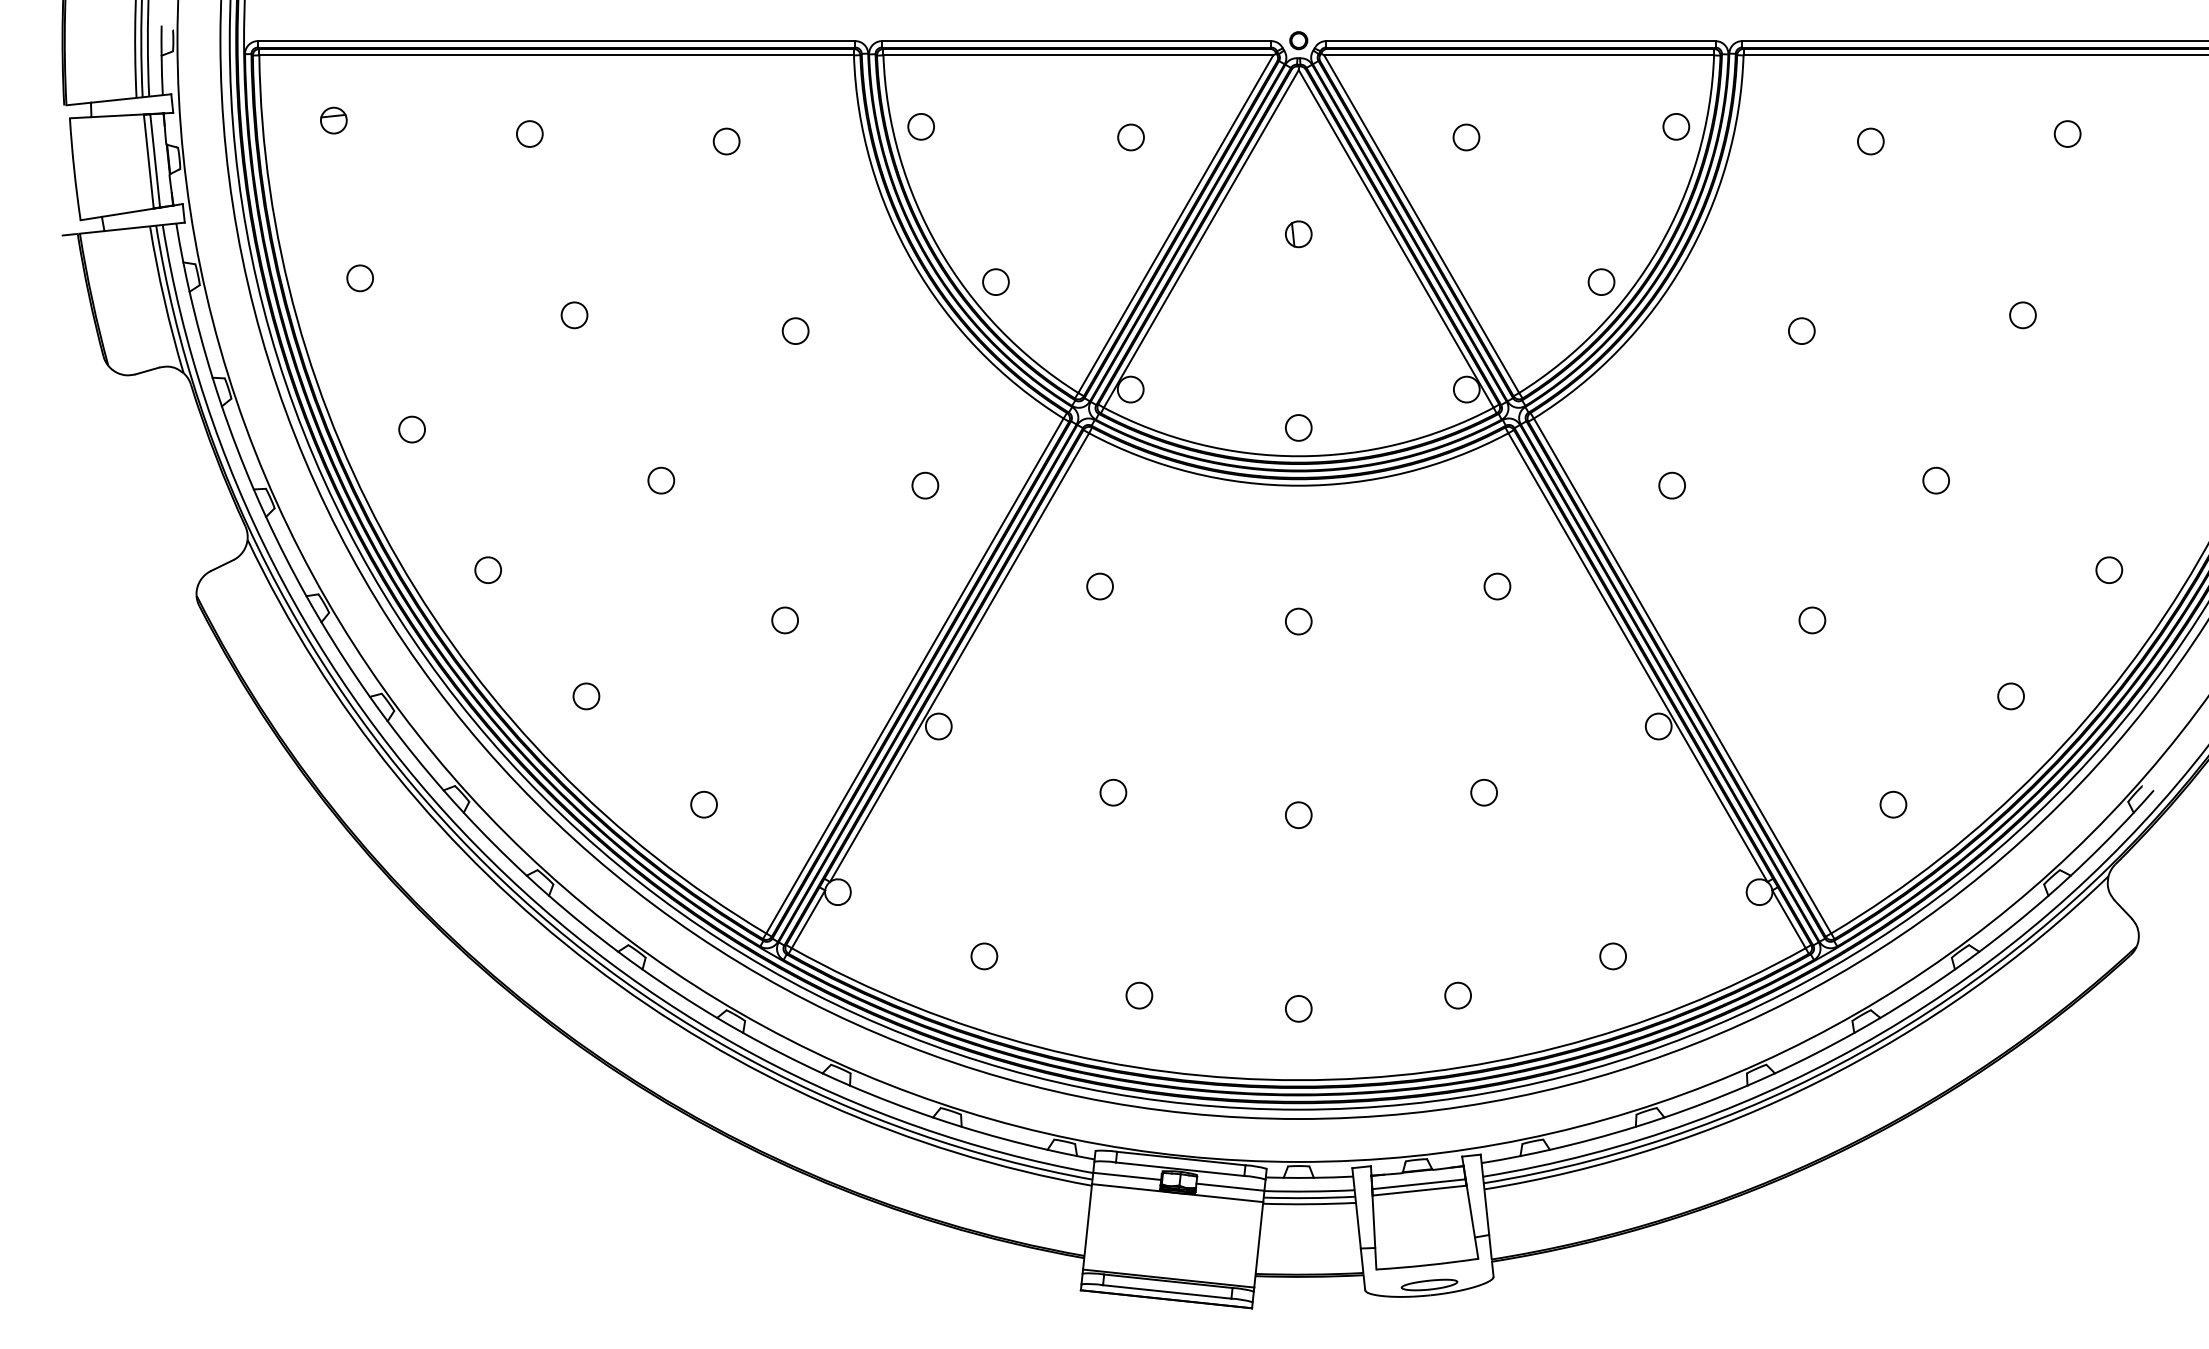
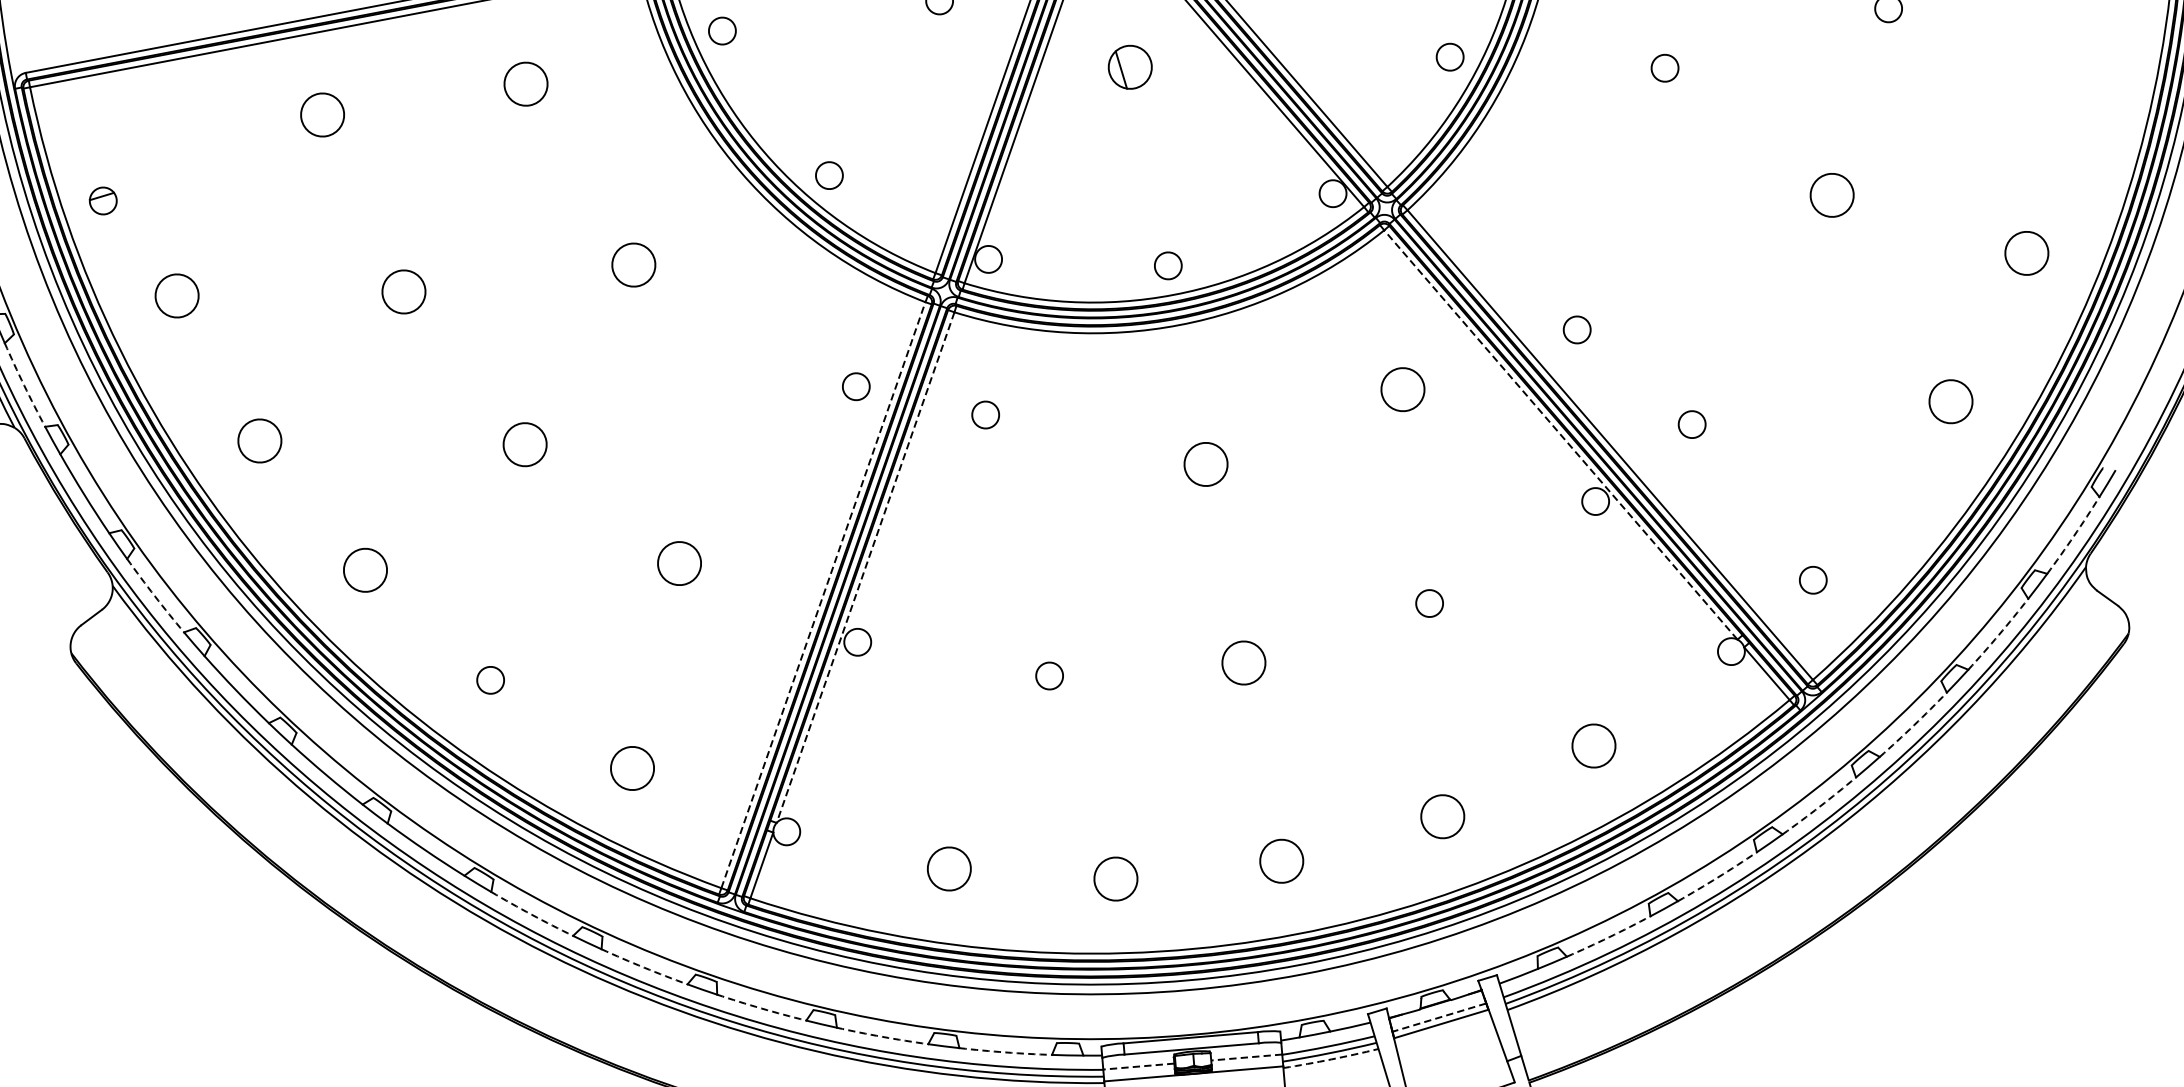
part: (333, 120) -> (102, 200), moved
circle: (529, 133) -> (322, 114), size x1.6
circle: (726, 141) -> (525, 84), size x1.6
part: (1298, 234) -> (1130, 67), size x1.6
circle: (359, 278) -> (176, 296), size x1.6
circle: (574, 315) -> (403, 292), size x1.6
circle: (795, 330) -> (633, 264), size x1.6
arc: (200, 335) -> (24, 385), solid -> dashed
circle: (411, 429) -> (259, 440), size x1.6
circle: (661, 480) -> (525, 444), size x1.6
circle: (1935, 480) -> (1831, 195), size x1.6
circle: (925, 485) -> (856, 386), moved
circle: (1671, 485) -> (1576, 329), moved
arc: (285, 556) -> (154, 595), solid -> dashed
circle: (487, 569) -> (364, 569), size x1.6
circle: (2109, 569) -> (2027, 252), size x1.6
circle: (1099, 586) -> (985, 415), moved
circle: (1497, 586) -> (1403, 389), size x1.6
circle: (784, 620) -> (678, 563), size x1.6
circle: (1812, 620) -> (1692, 424), moved
circle: (1298, 621) -> (1205, 464), size x1.6
line: (1637, 657) -> (1560, 434), solid -> dashed
line: (959, 658) -> (865, 568), solid -> dashed
line: (915, 675) -> (823, 594), solid -> dashed
circle: (2010, 696) -> (1950, 401), size x1.6
circle: (703, 804) -> (631, 768), size x1.6
circle: (1893, 804) -> (1813, 580), moved
circle: (1298, 814) -> (1243, 662), size x1.6
arc: (2102, 844) -> (2073, 535), solid -> dashed
arc: (583, 924) -> (532, 914), solid -> dashed
arc: (2014, 924) -> (1999, 634), solid -> dashed
circle: (984, 956) -> (949, 869), size x1.6
circle: (1612, 956) -> (1593, 746), size x1.6
arc: (679, 994) -> (644, 967), solid -> dashed
arc: (1918, 994) -> (1914, 725), solid -> dashed
circle: (1139, 995) -> (1116, 878), size x1.6
circle: (1457, 995) -> (1442, 816), size x1.6
circle: (1298, 1008) -> (1281, 861), size x1.6
arc: (782, 1053) -> (761, 1008), solid -> dashed
arc: (1815, 1053) -> (1820, 806), solid -> dashed
arc: (891, 1102) -> (882, 1036), solid -> dashed
arc: (1706, 1102) -> (1718, 877), solid -> dashed
arc: (1004, 1139) -> (1005, 1052), solid -> dashed
arc: (1593, 1139) -> (1609, 937), solid -> dashed
line: (1126, 1176) -> (1138, 1066), solid -> dashed
line: (1418, 1184) -> (1438, 1017), solid -> dashed
line: (1229, 1187) -> (1245, 1057), solid -> dashed
arc: (1309, 1204) -> (1331, 1059), solid -> dashed

